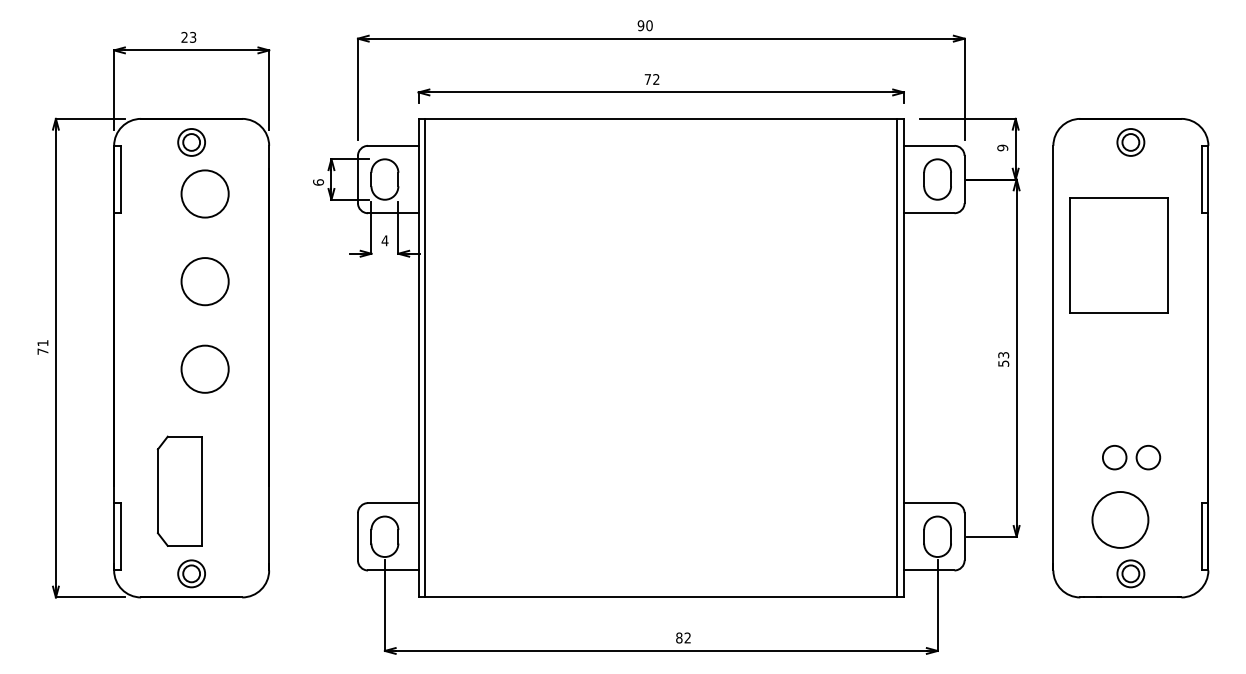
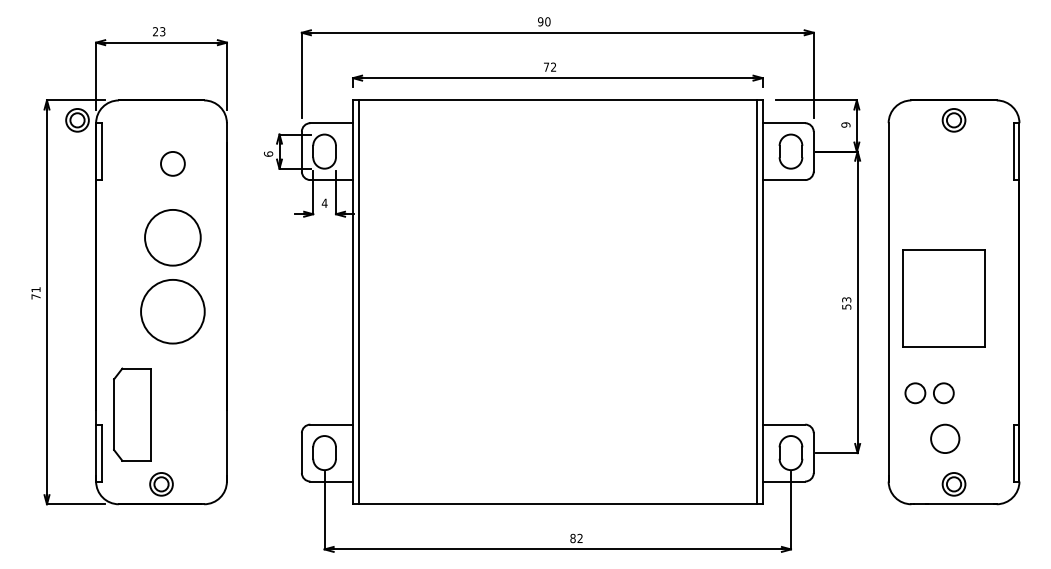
part: (191, 142) -> (77, 120), moved
circle: (204, 193) -> (172, 163), size x0.6
part: (1118, 255) -> (943, 298), moved
circle: (204, 281) -> (172, 237), size x1.4
circle: (204, 368) -> (172, 311), size x1.6
part: (1131, 457) -> (929, 393), moved
part: (179, 491) -> (132, 414), moved
circle: (1119, 519) -> (944, 438), size x0.6

